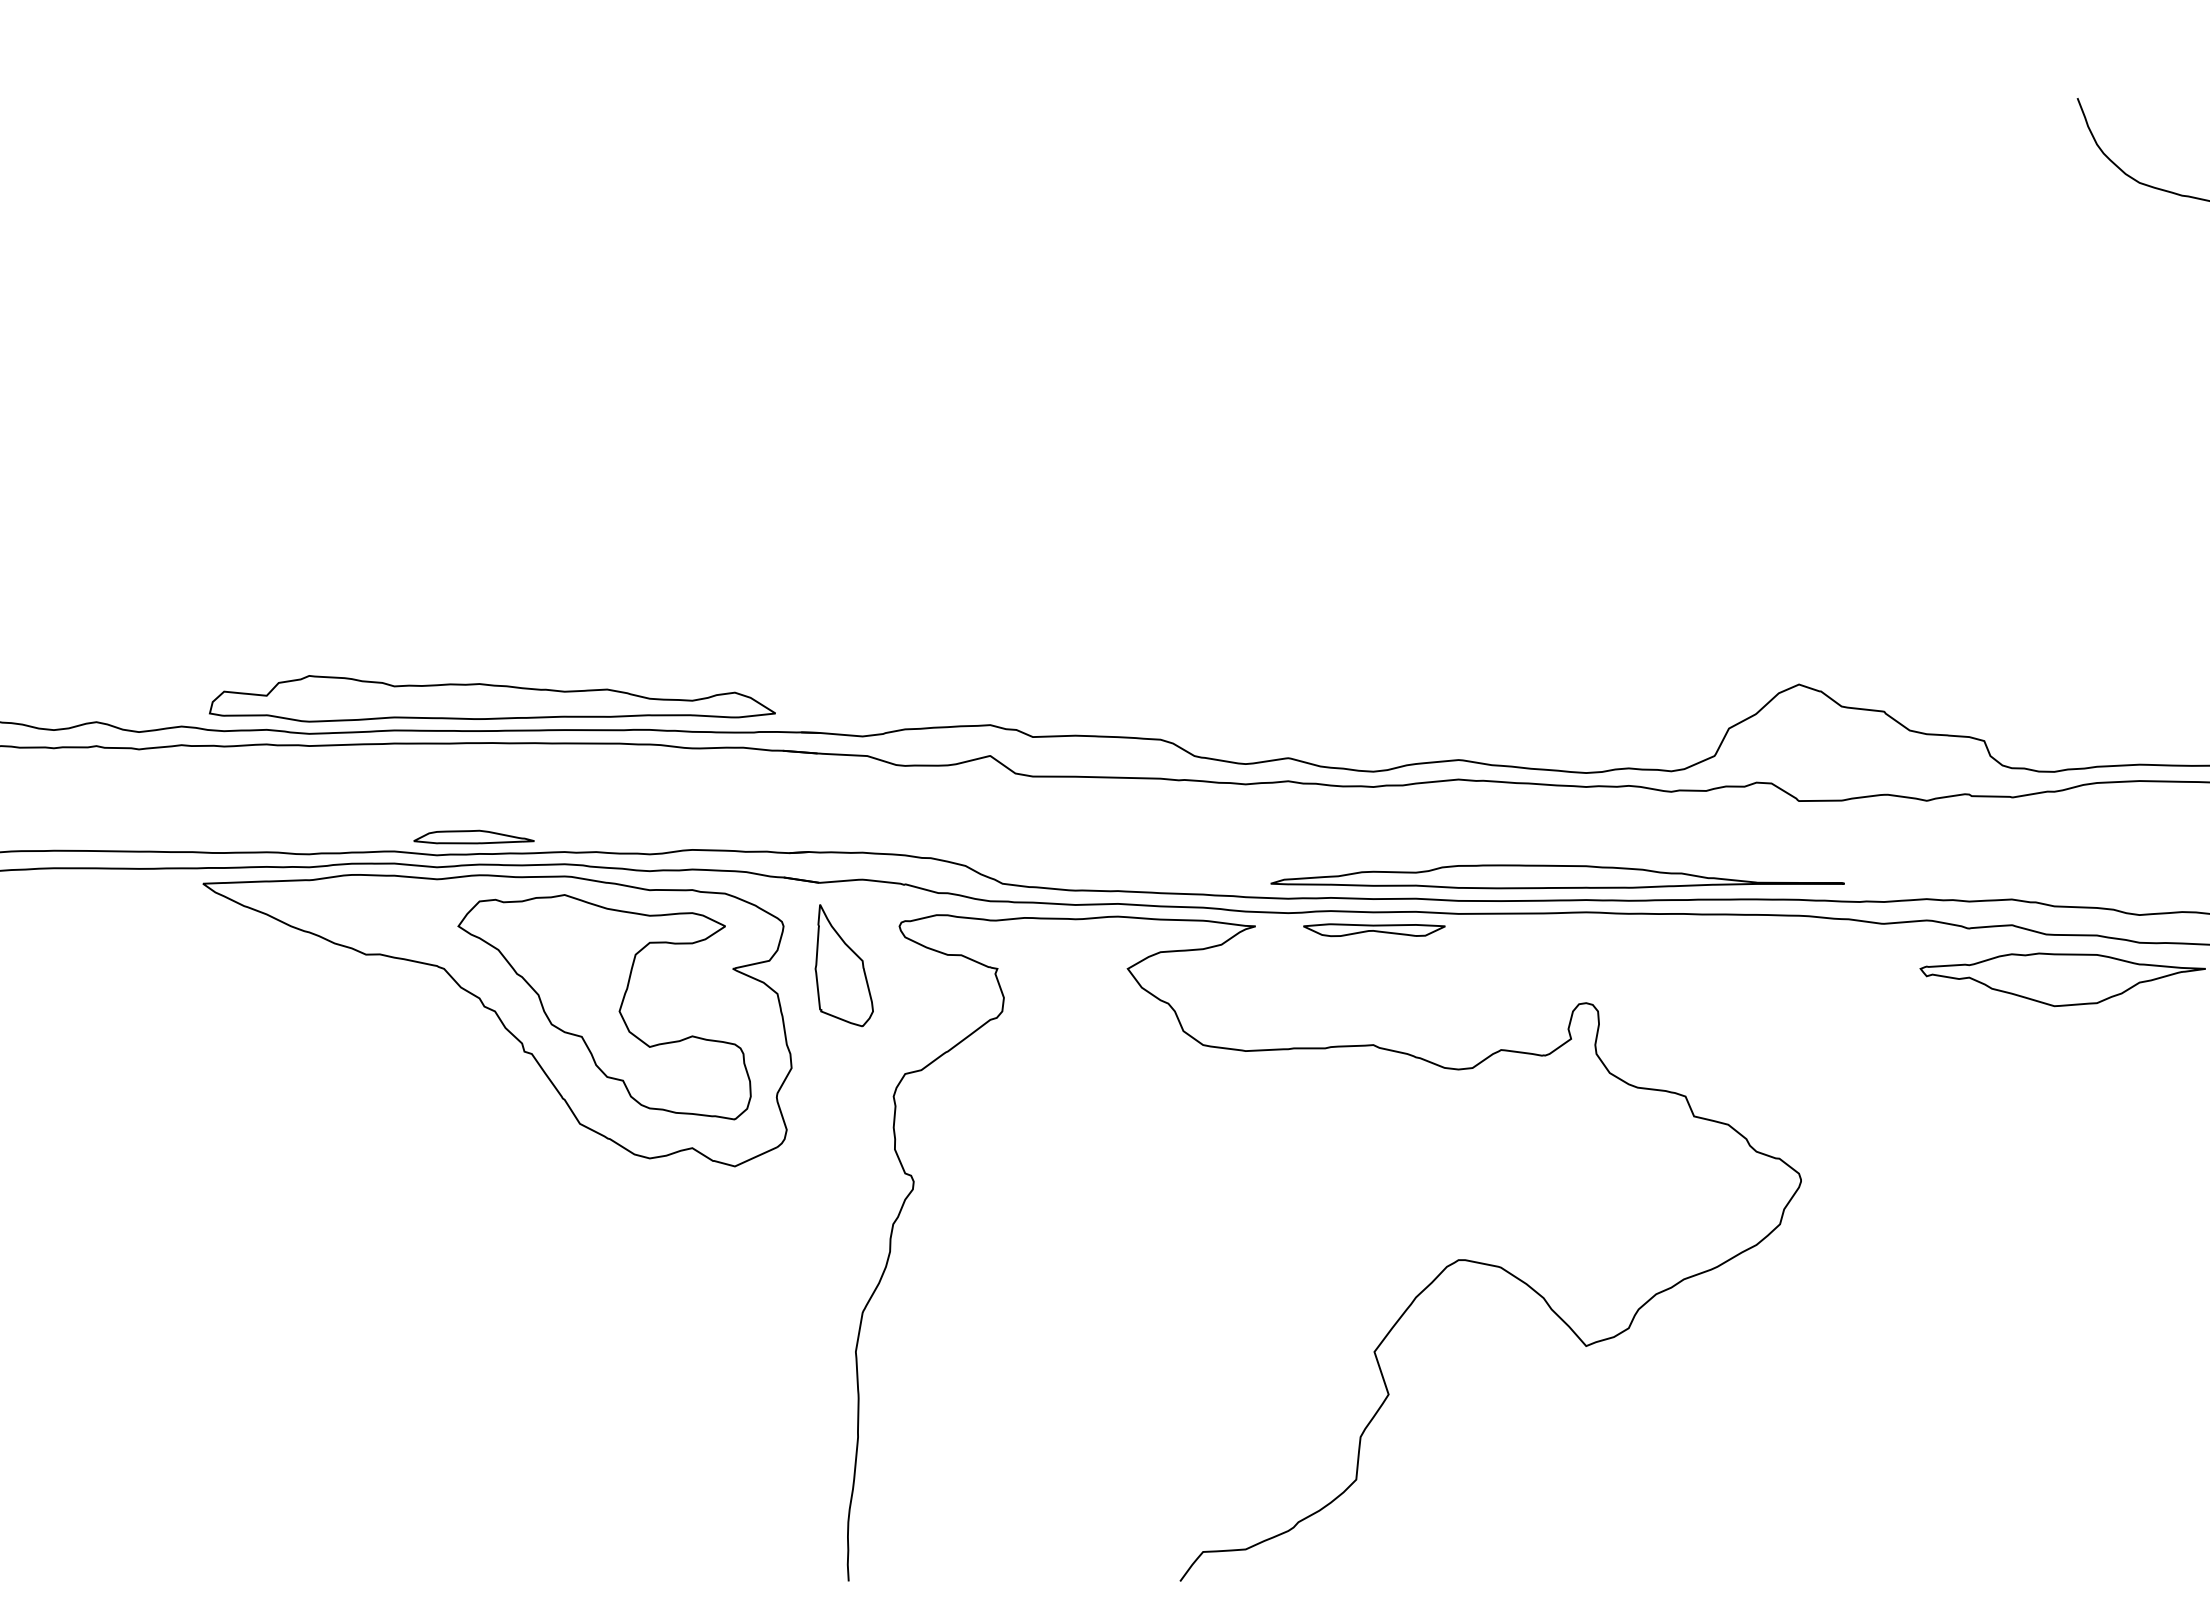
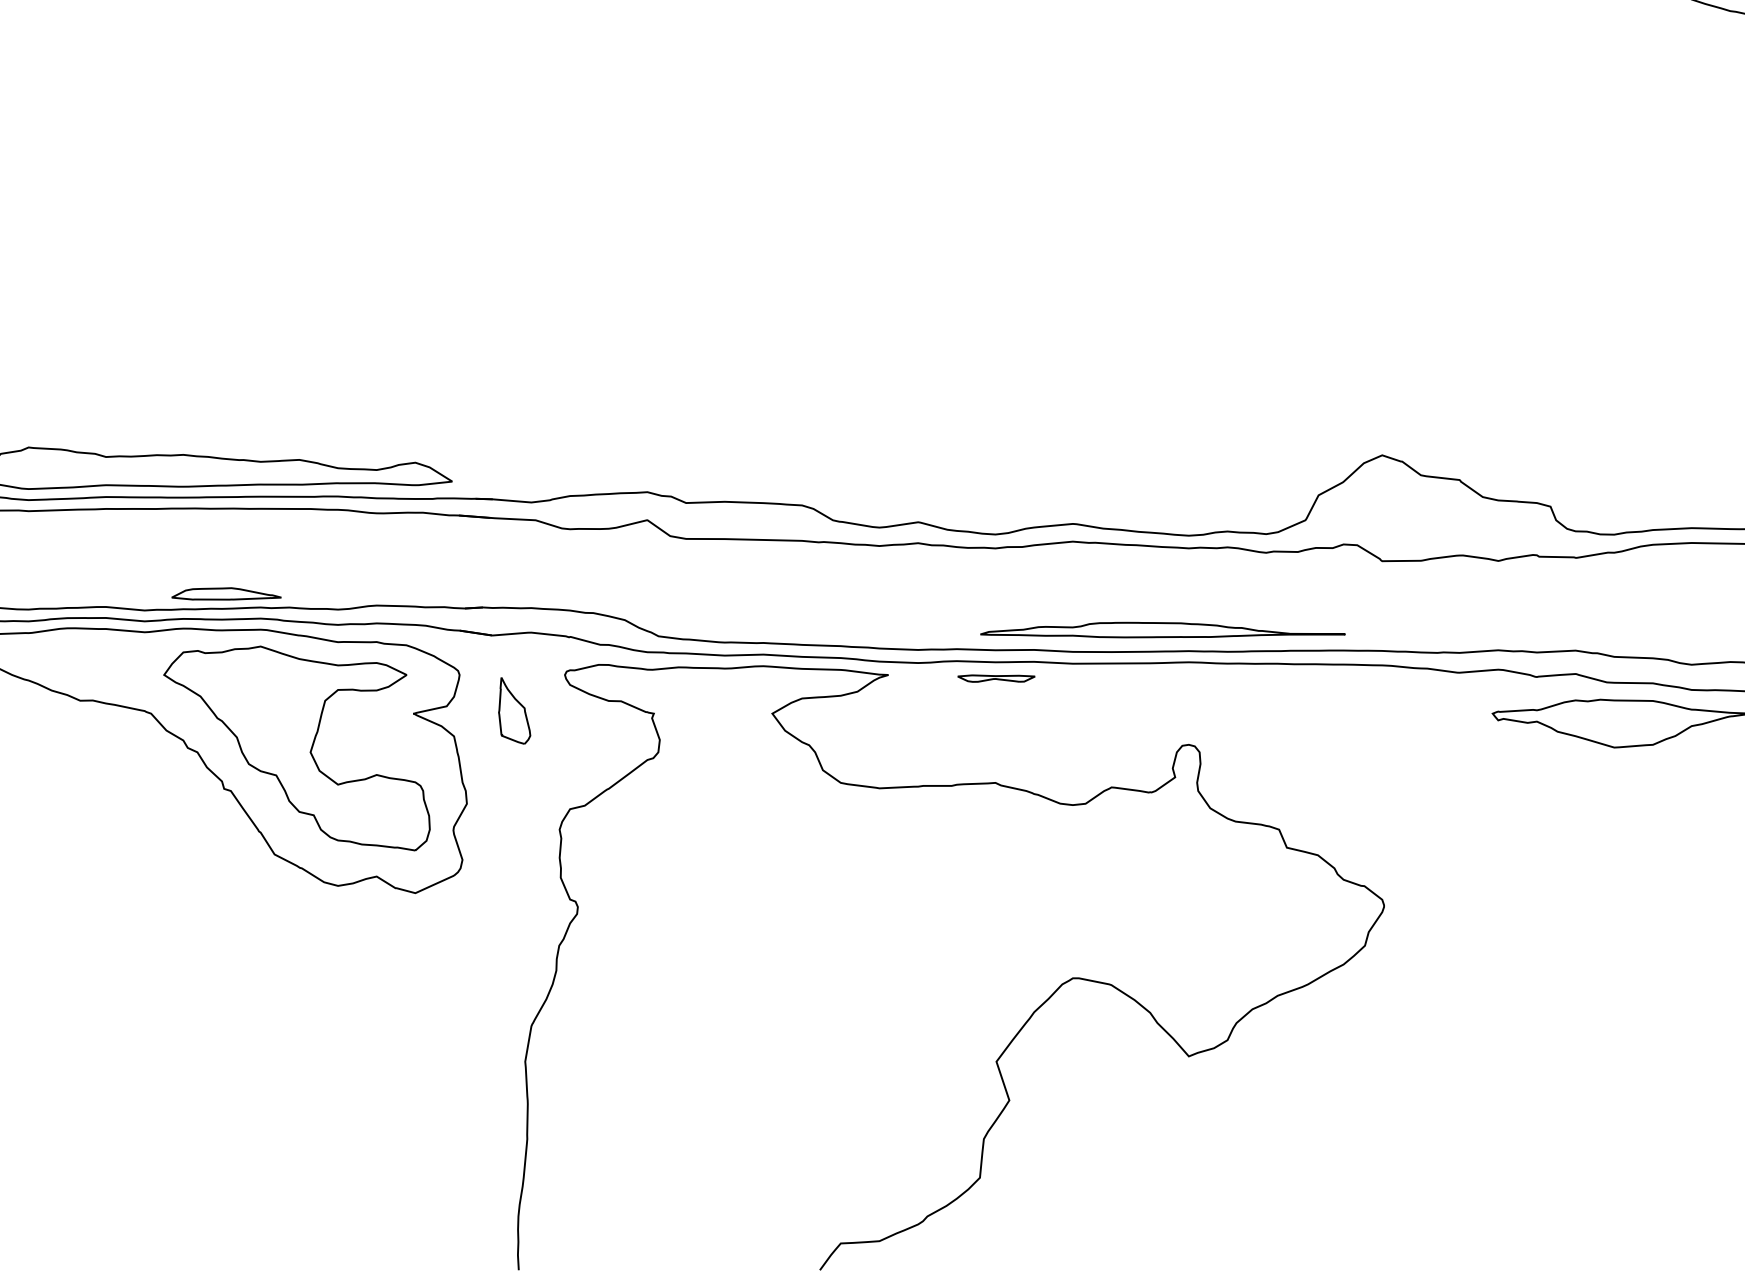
part: (473, 836) -> (226, 593), moved
part: (1557, 876) -> (1162, 629), size x0.7
part: (1374, 930) -> (996, 678), size x0.6
part: (843, 965) -> (514, 710), size x0.6

